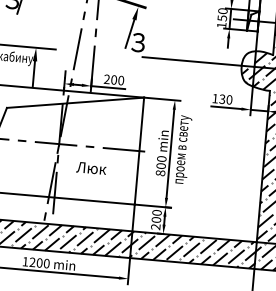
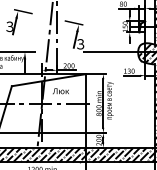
text: (90, 168) -> (60, 91), moved

